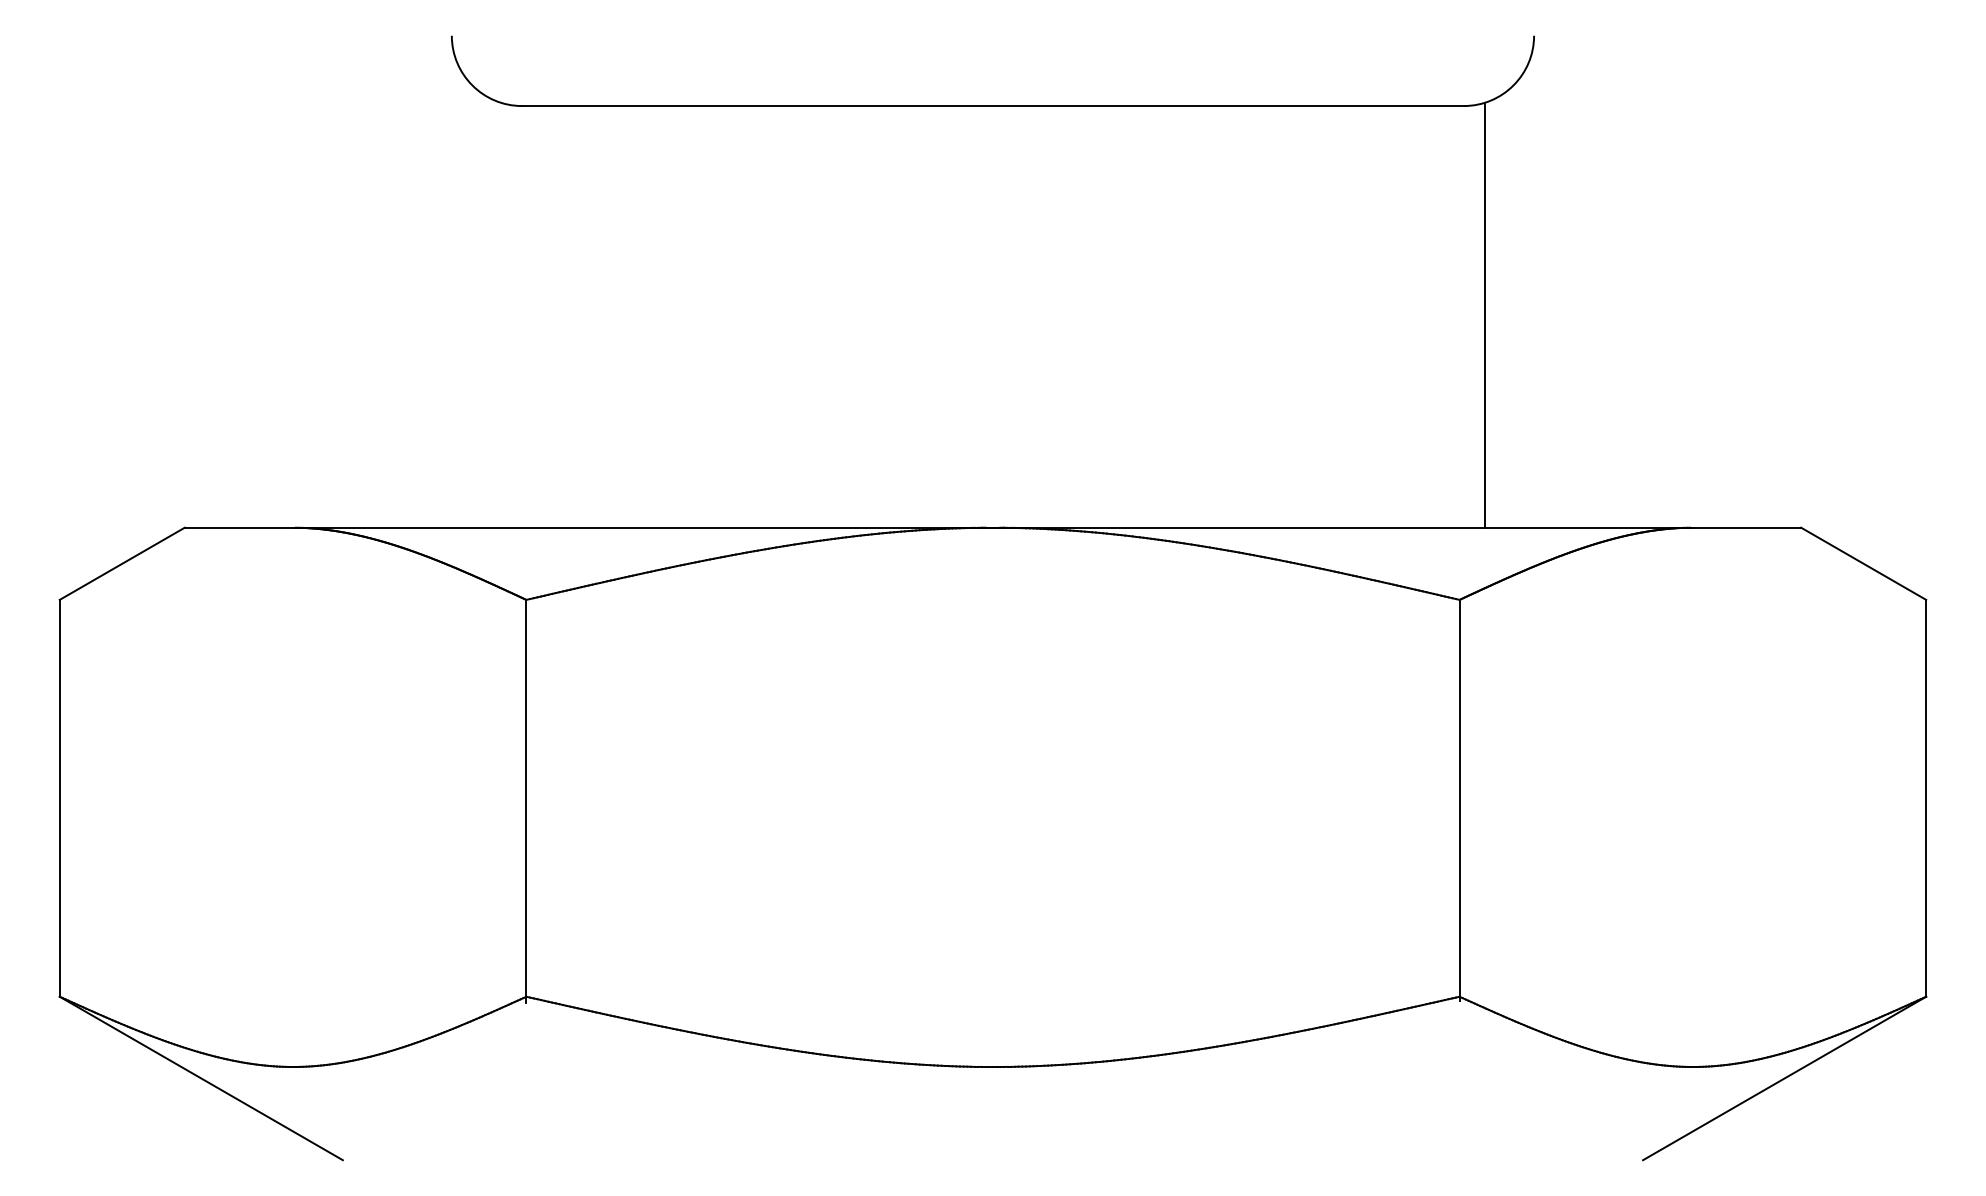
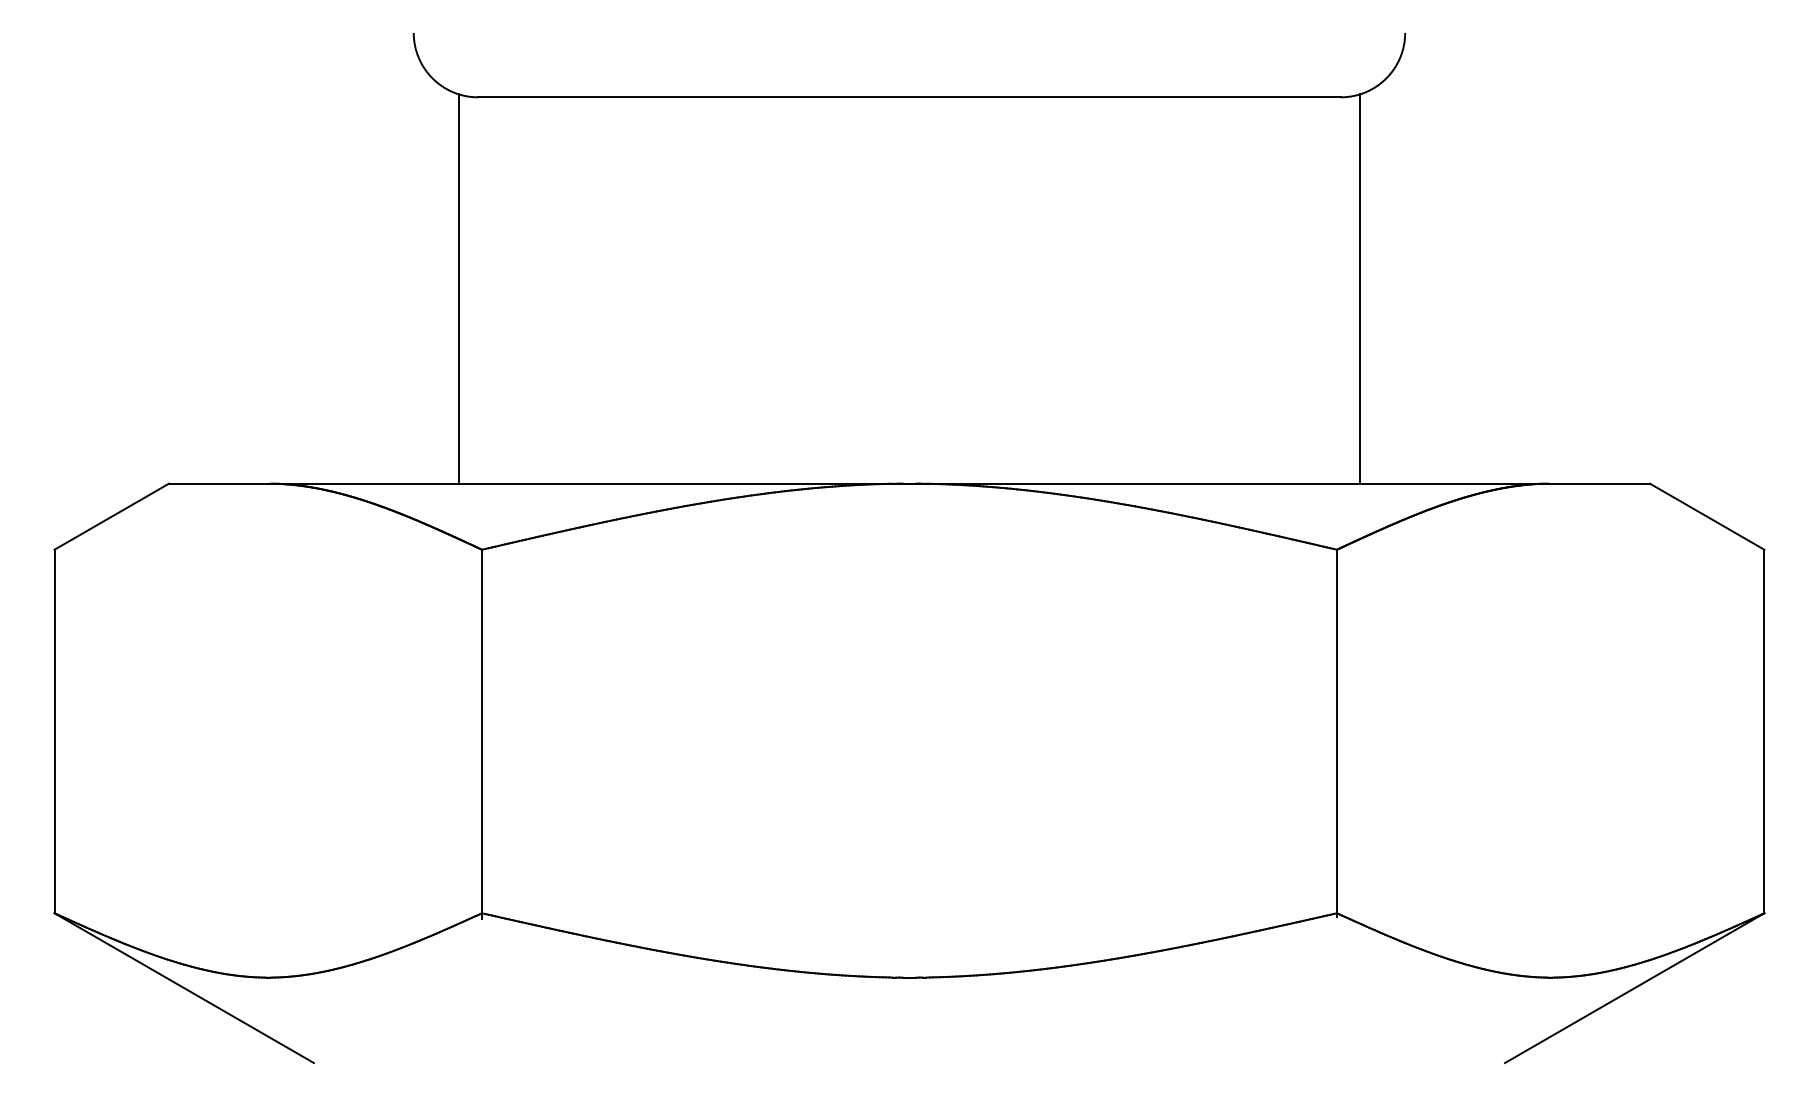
line: (500, 314) -> (458, 288), added

